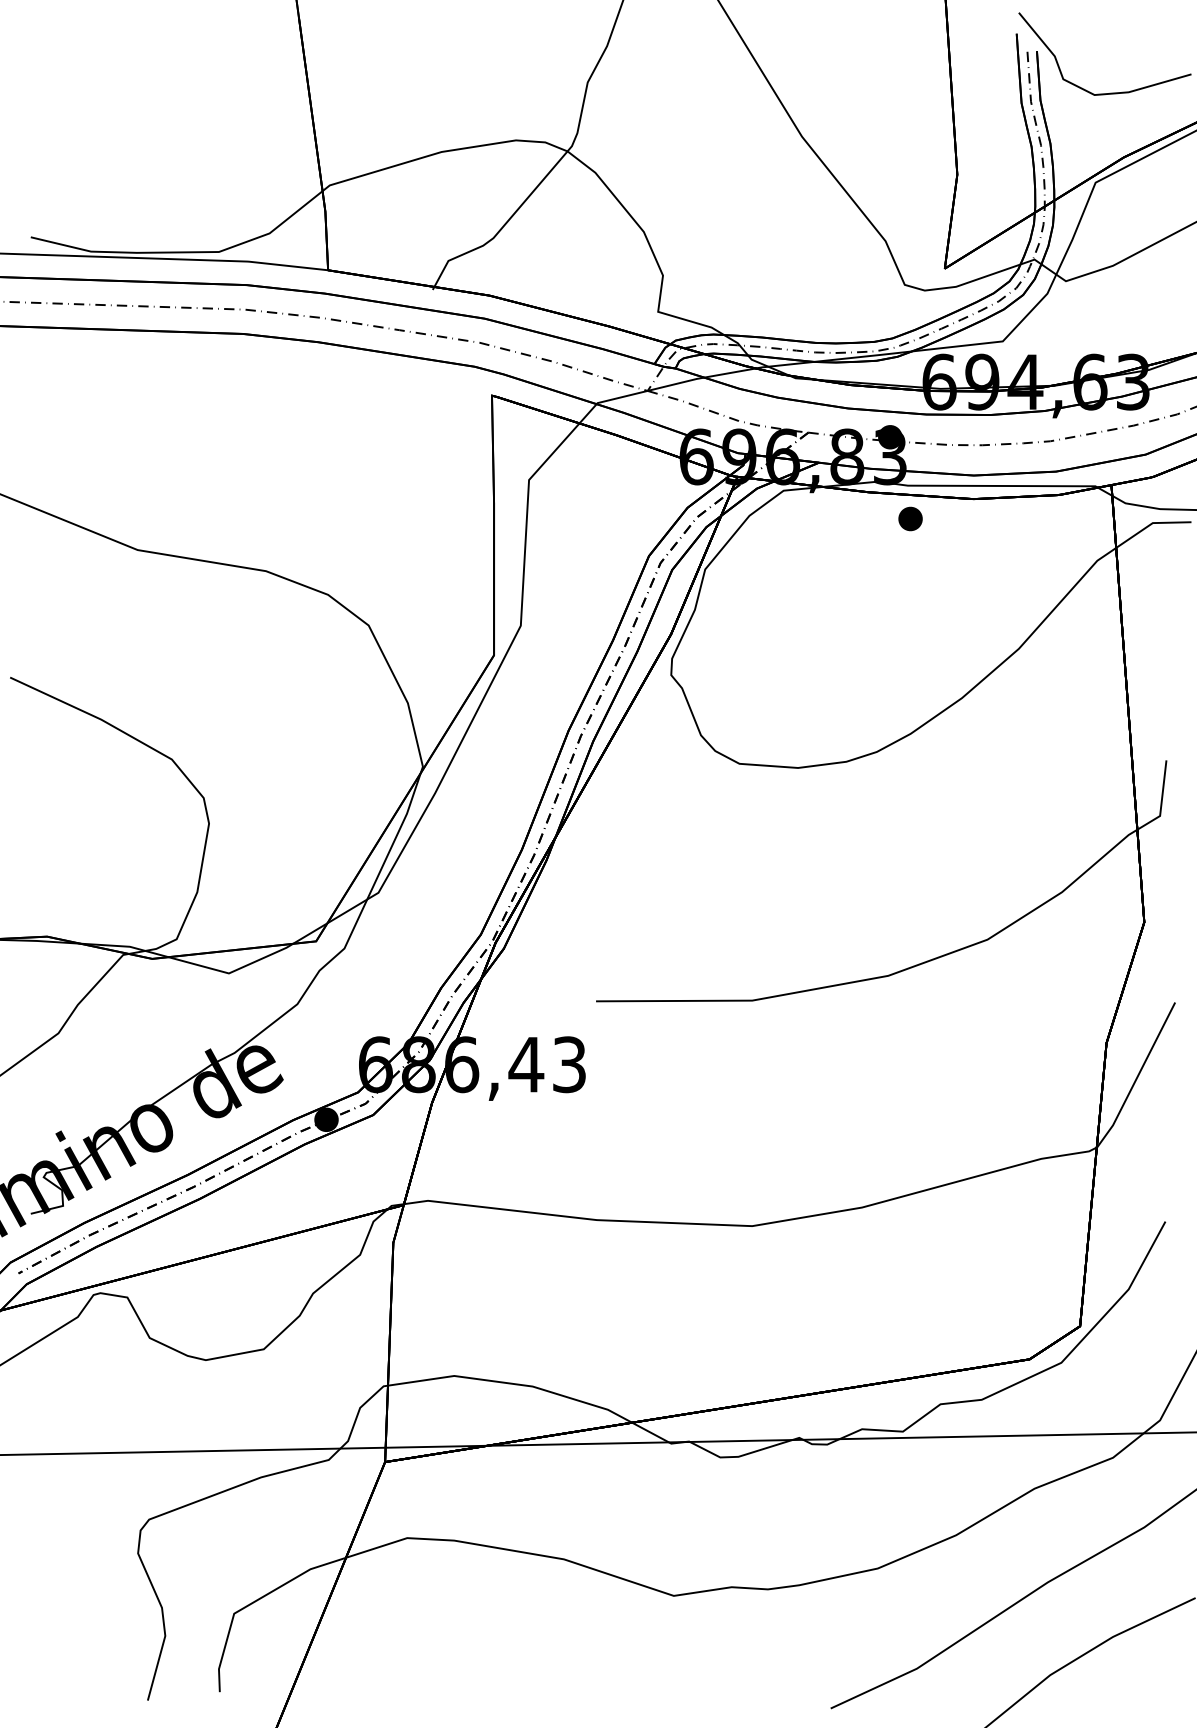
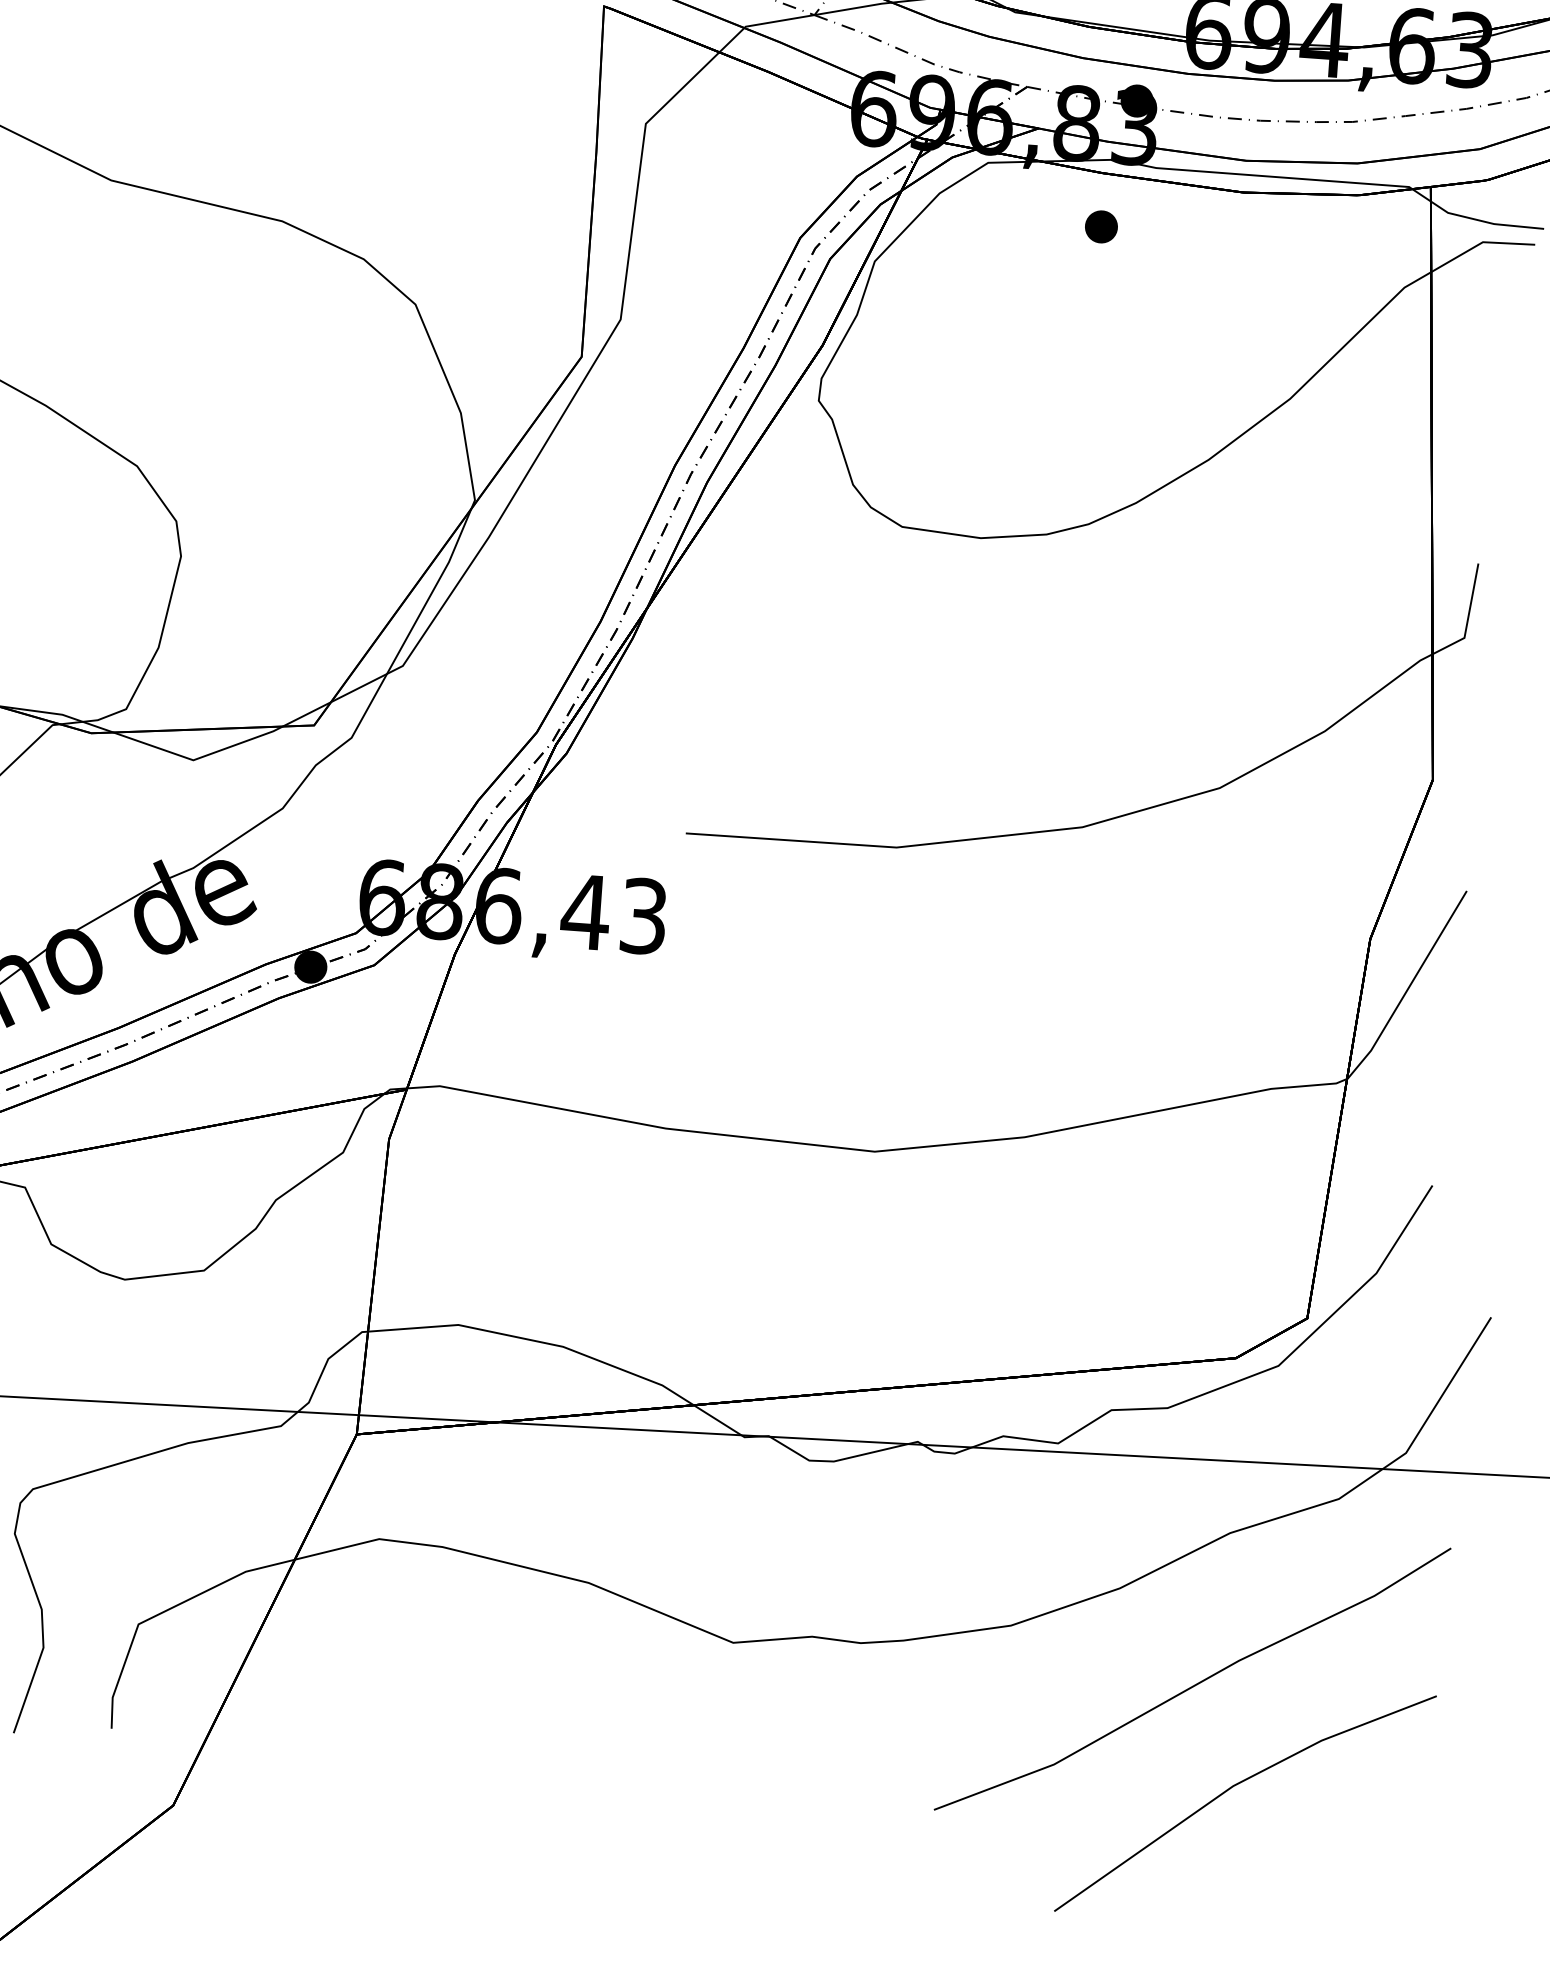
part: (910, 518) -> (1101, 226), moved

